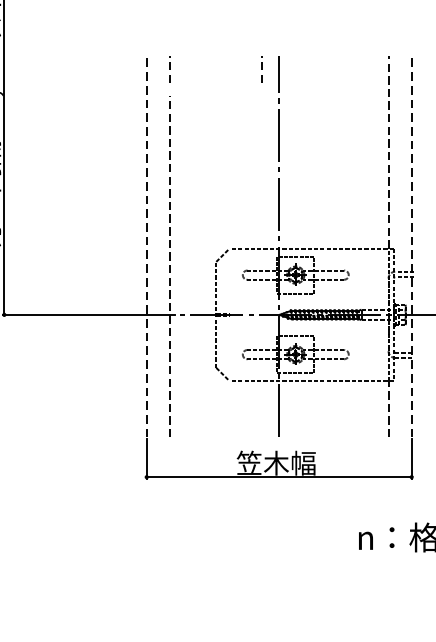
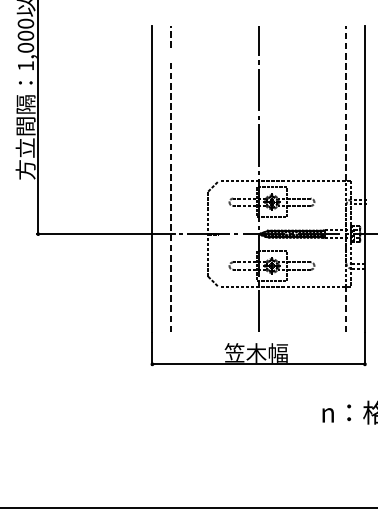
line: (261, 68) -> (244, 36), removed
line: (146, 245) -> (152, 178), dashed -> solid
line: (411, 245) -> (364, 178), dashed -> solid

